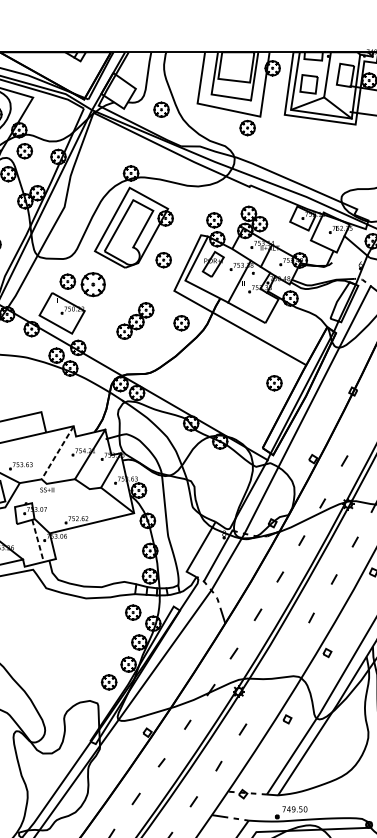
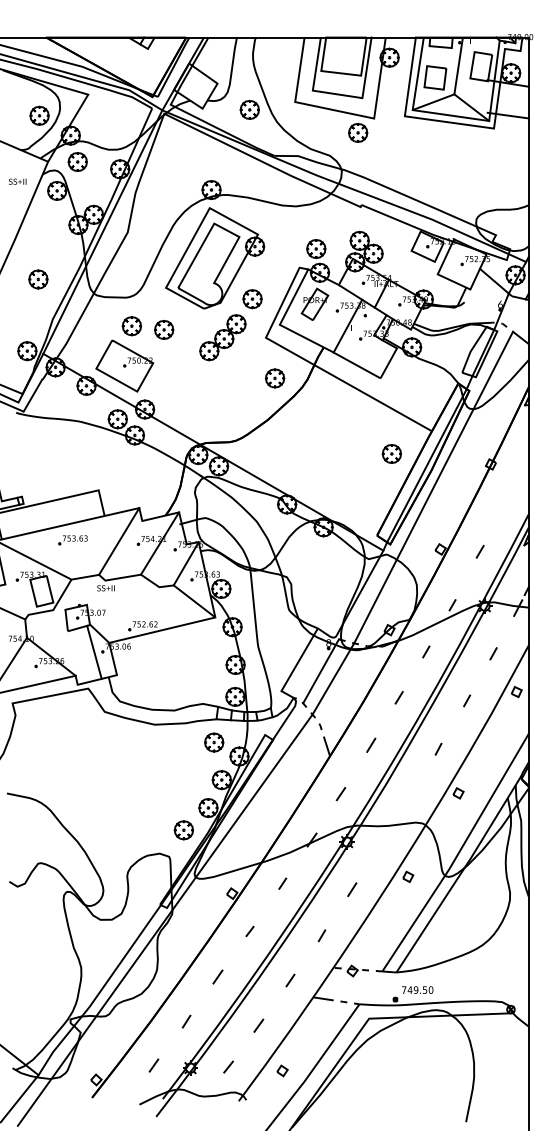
part: (93, 284) -> (164, 329), size x0.62
part: (135, 320) -> (222, 337), moved
line: (57, 452) -> (118, 541), dashed -> solid
part: (20, 466) -> (72, 540), moved
line: (38, 541) -> (94, 652), dashed -> solid

